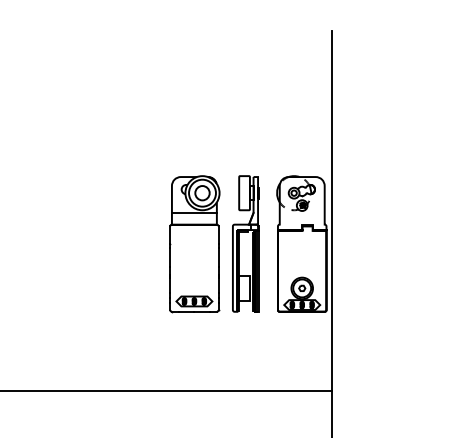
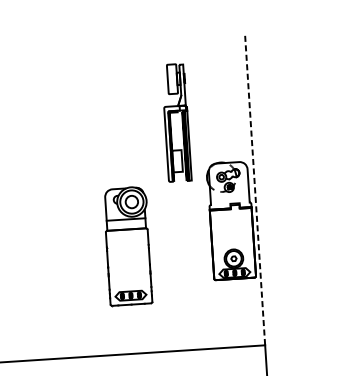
line: (331, 211) -> (254, 190), solid -> dashed
part: (245, 243) -> (176, 122), moved
part: (194, 244) -> (127, 246), moved

